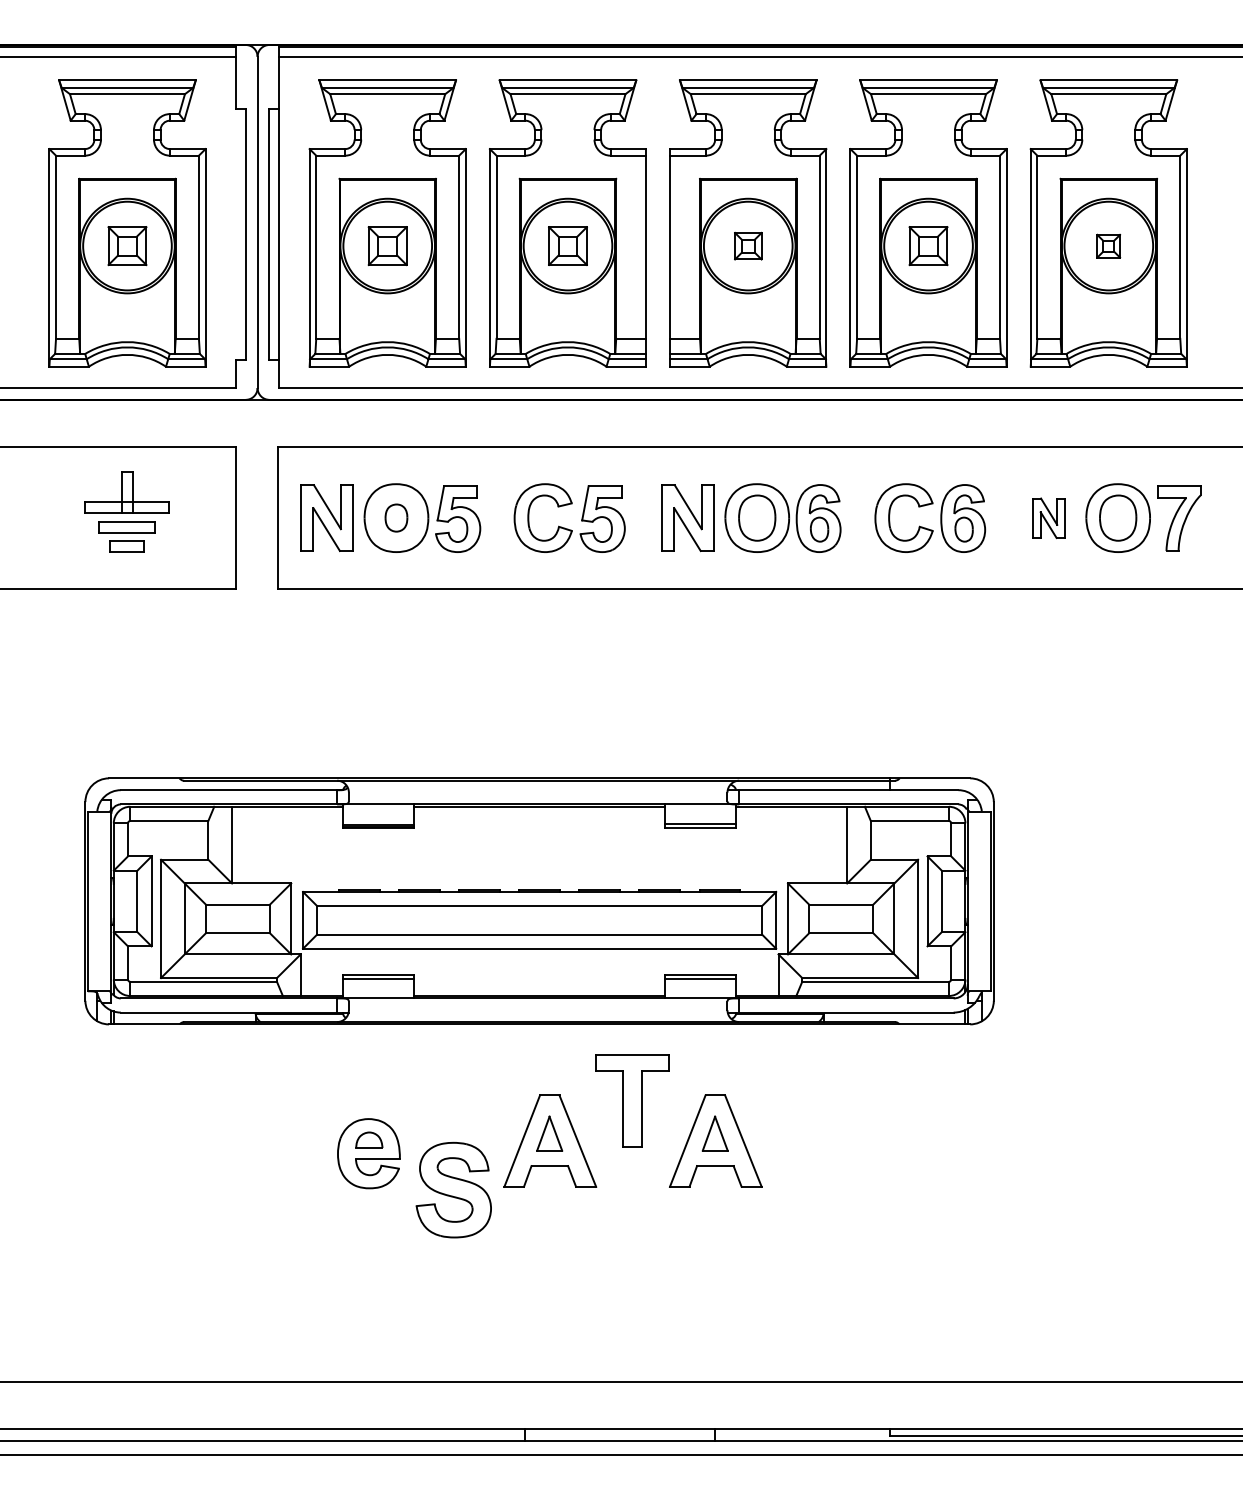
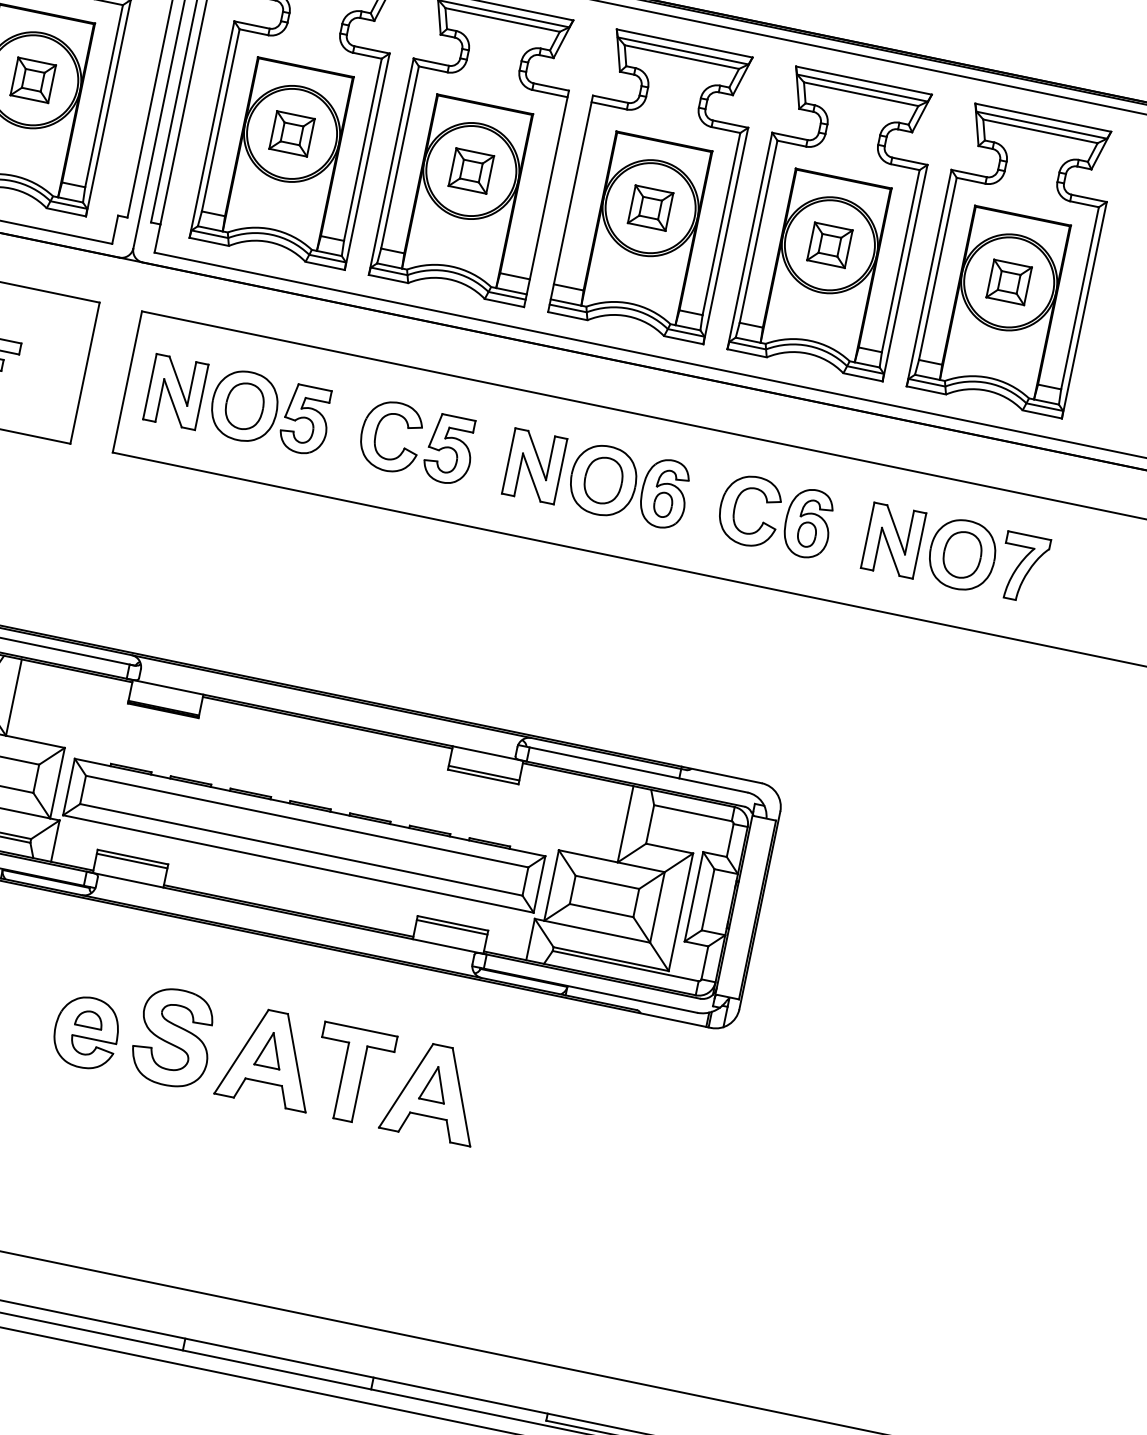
part: (748, 246) -> (650, 208), size x1.43
part: (1108, 246) -> (1008, 282), size x1.67
part: (396, 517) -> (244, 405), size x1.67
part: (1048, 518) -> (893, 540), size x1.67
part: (632, 1100) -> (352, 1074), moved
part: (453, 1189) -> (173, 1036), moved

